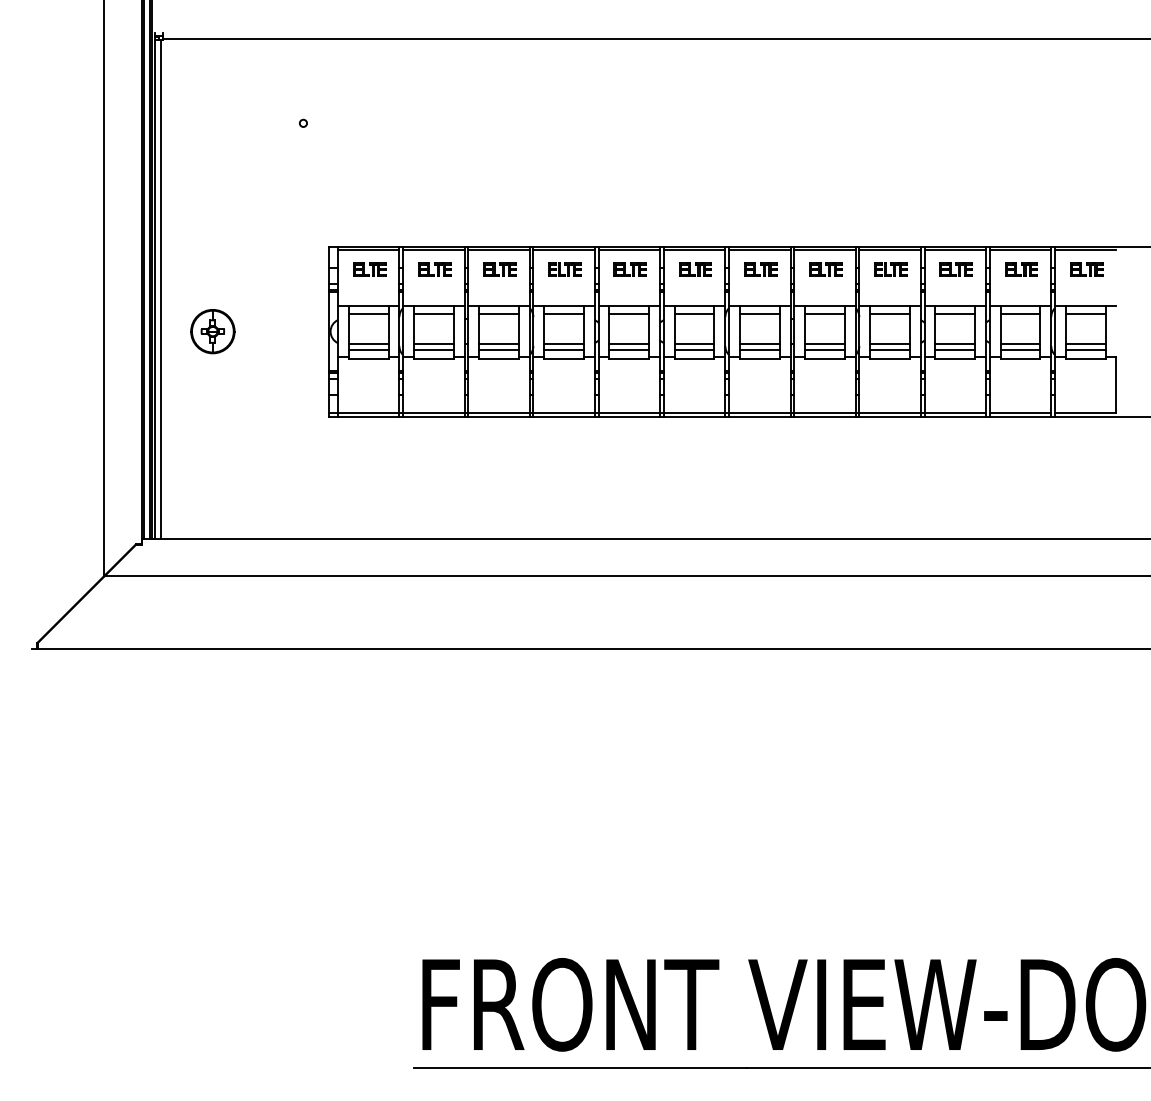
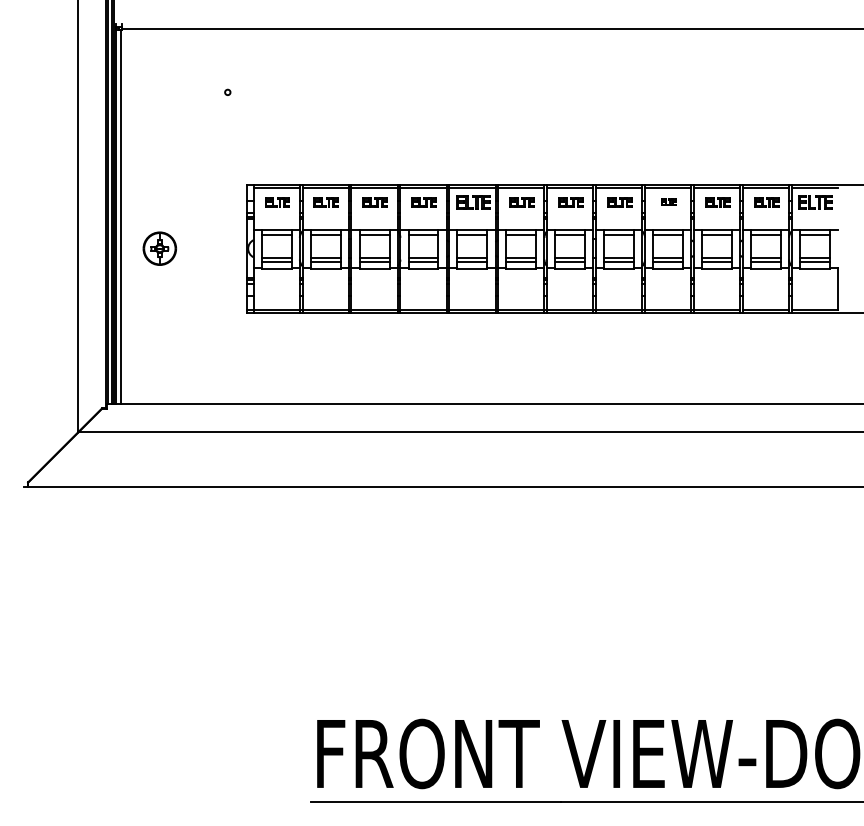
part: (629, 269) -> (472, 202), size x1.4
part: (890, 269) -> (668, 202), size x0.6
part: (1086, 269) -> (815, 202), size x1.4

